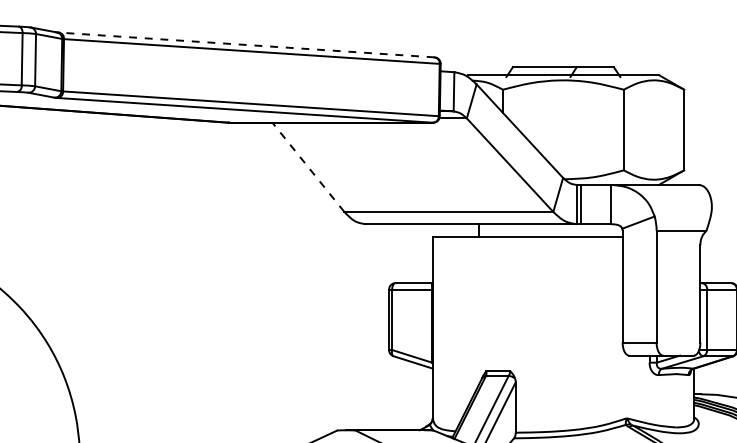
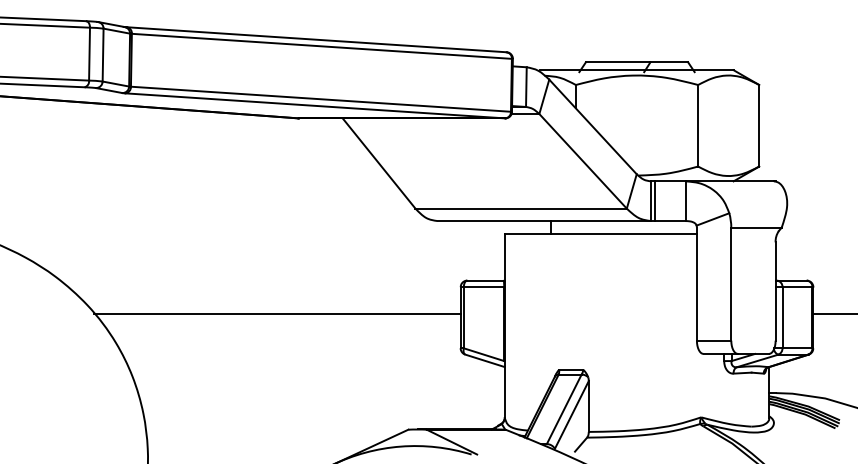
line: (246, 44) -> (316, 39), dashed -> solid
line: (308, 167) -> (379, 163), dashed -> solid
line: (207, 315) -> (277, 313), added

